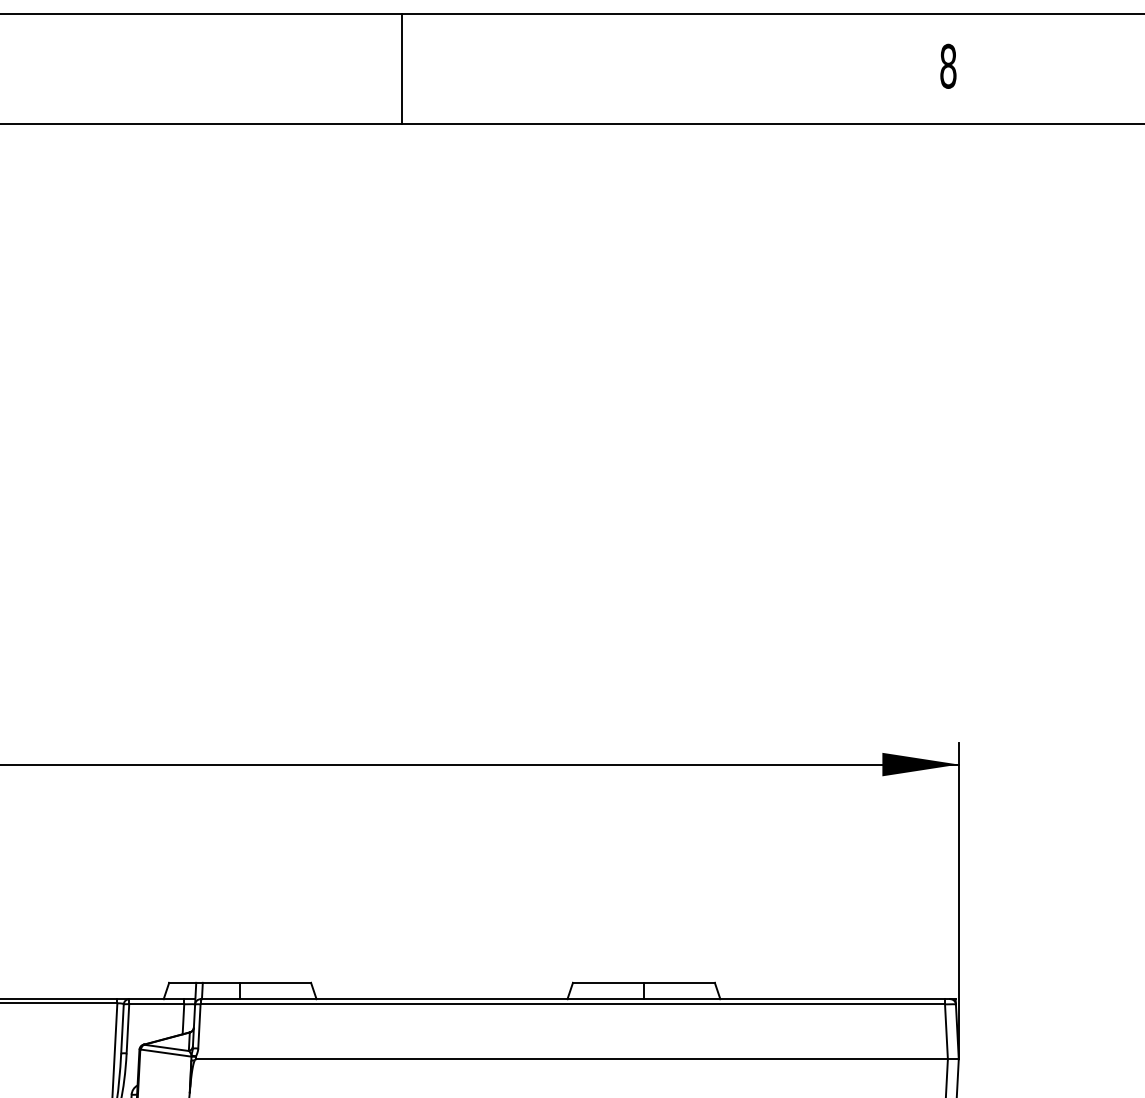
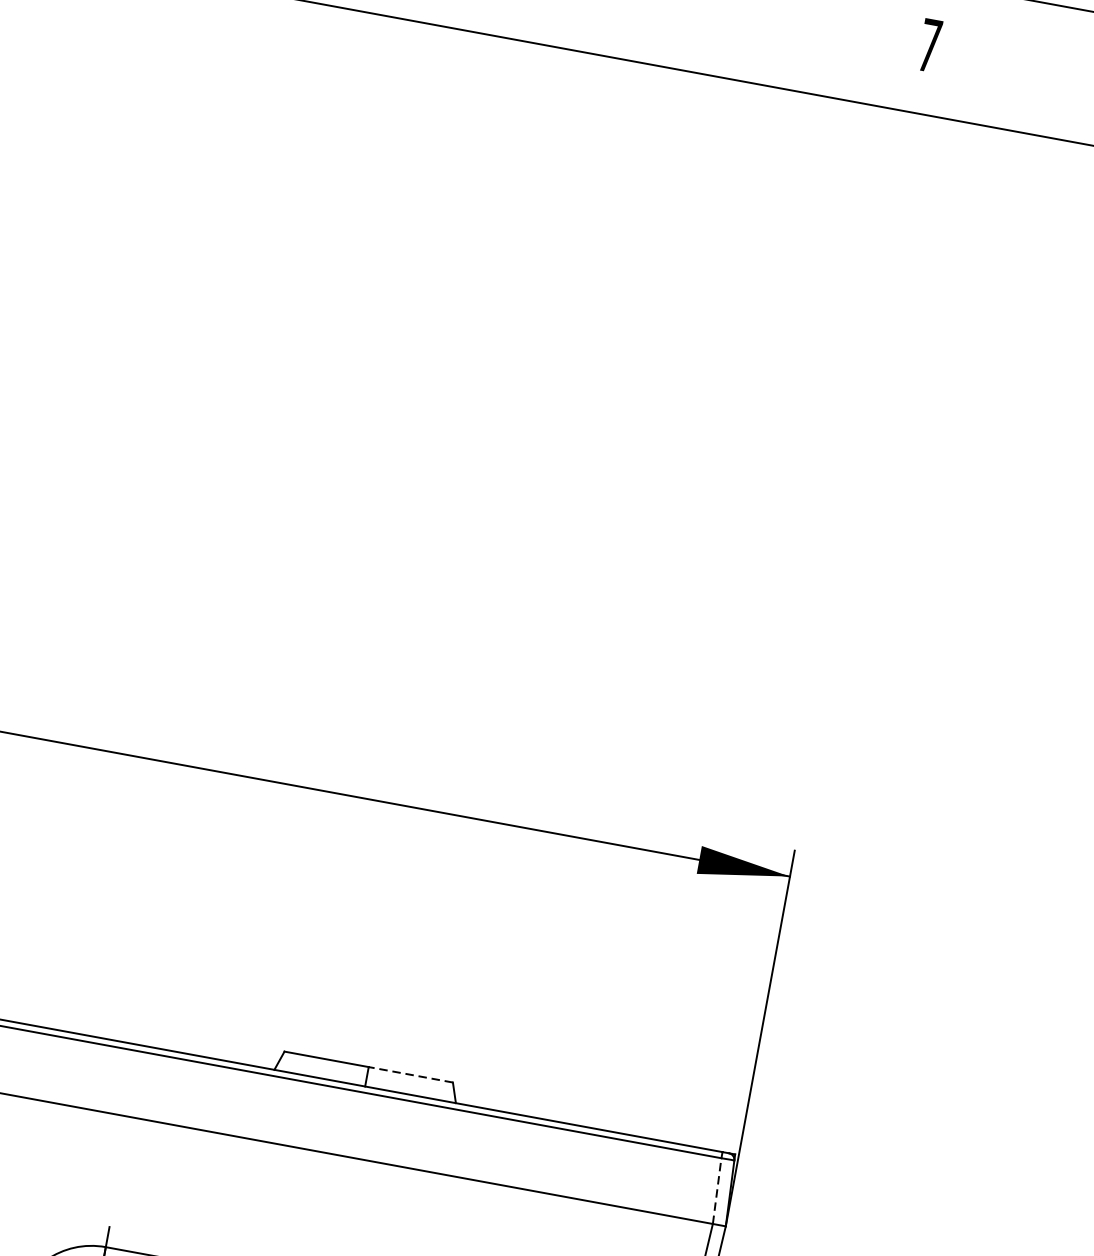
text: (948, 65) -> (930, 44), 8 -> 7
line: (678, 982) -> (409, 1074), solid -> dashed
line: (946, 1031) -> (717, 1190), solid -> dashed

